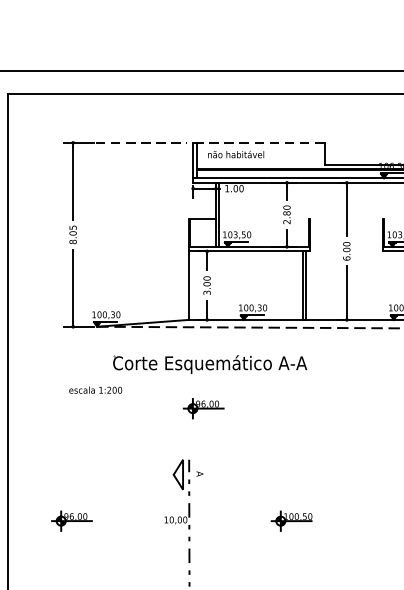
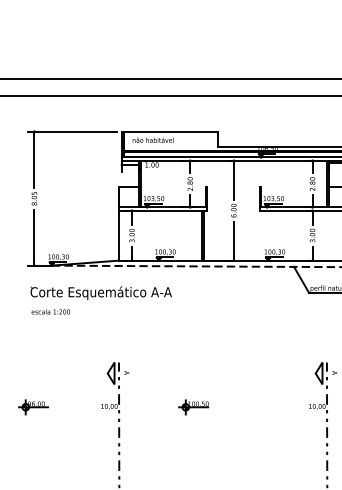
line: (141, 142) -> (84, 131), dashed -> solid
line: (261, 142) -> (171, 131), dashed -> solid
part: (209, 363) -> (100, 292), moved
part: (203, 408) -> (129, 325), removed

